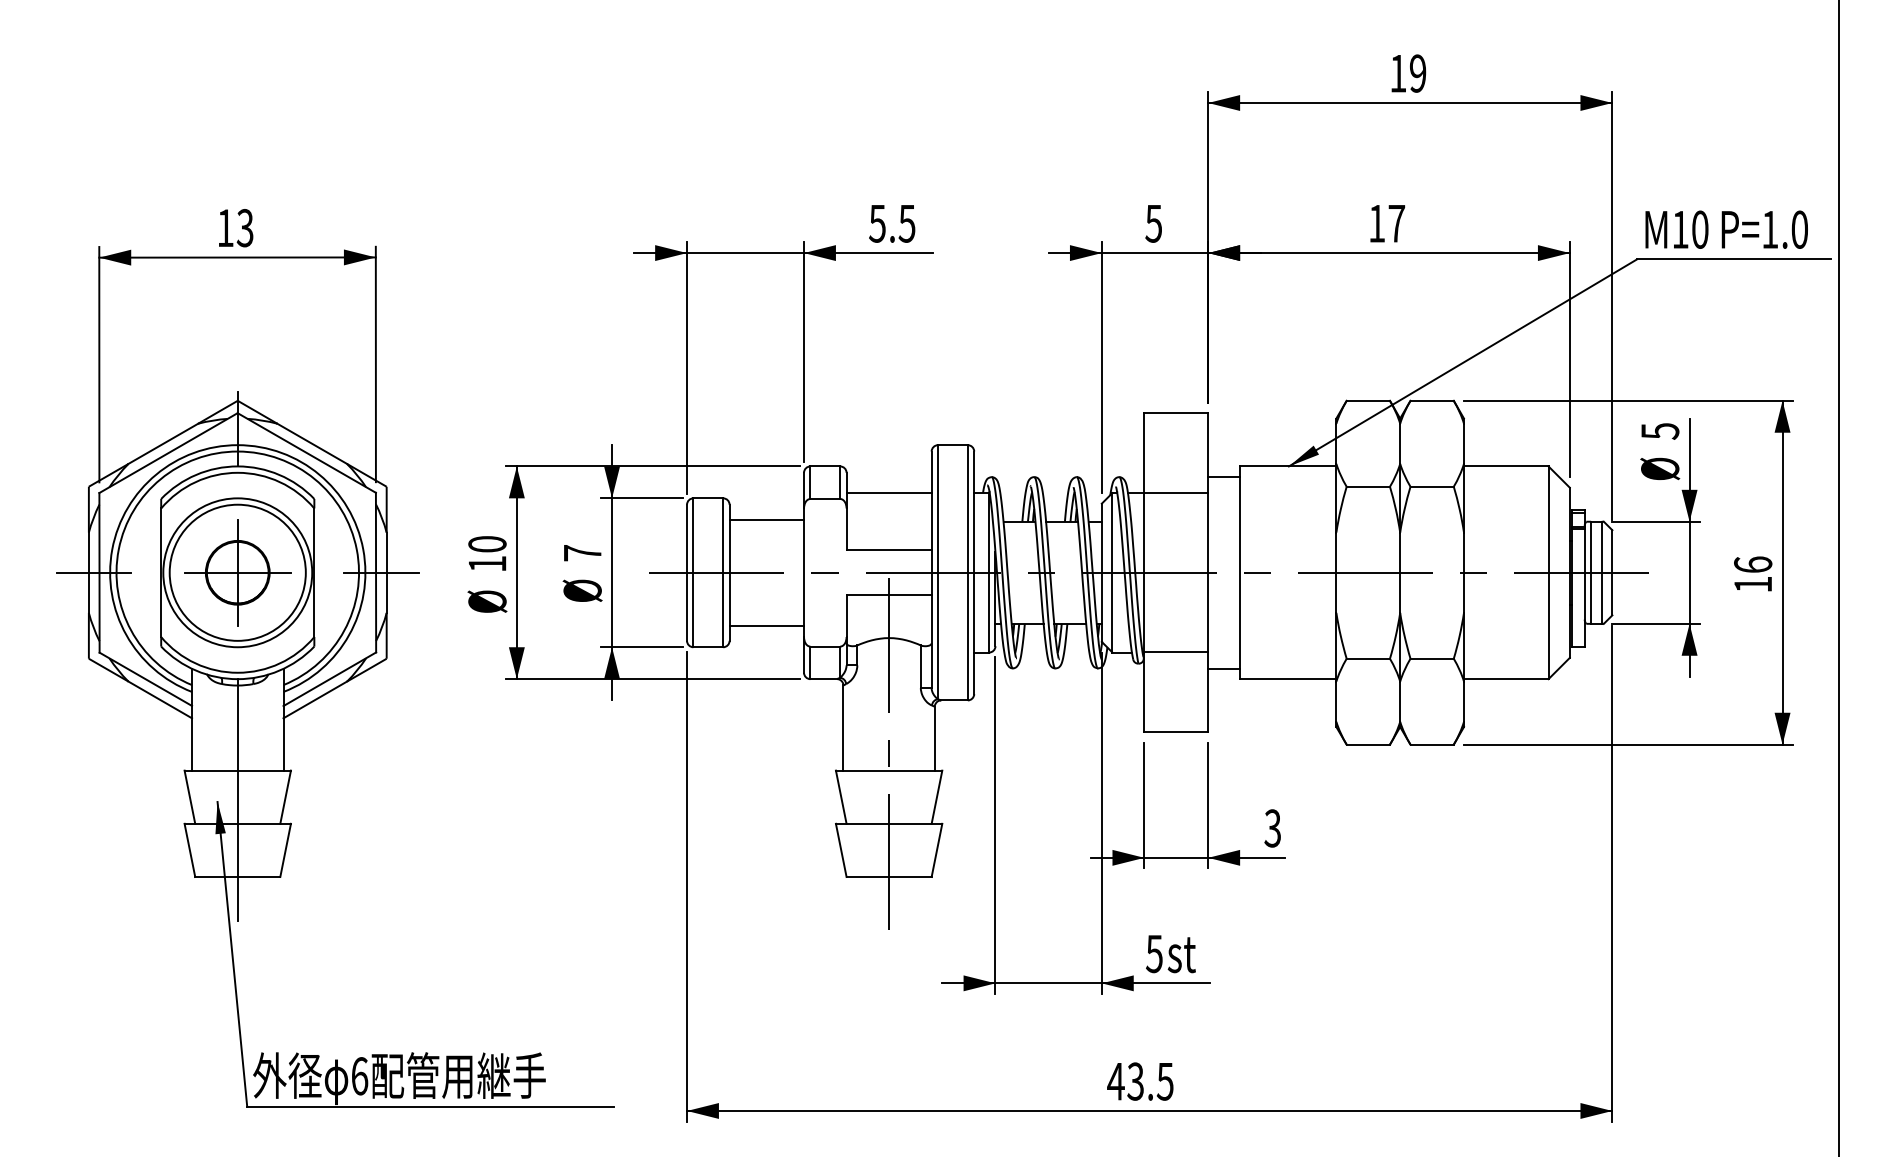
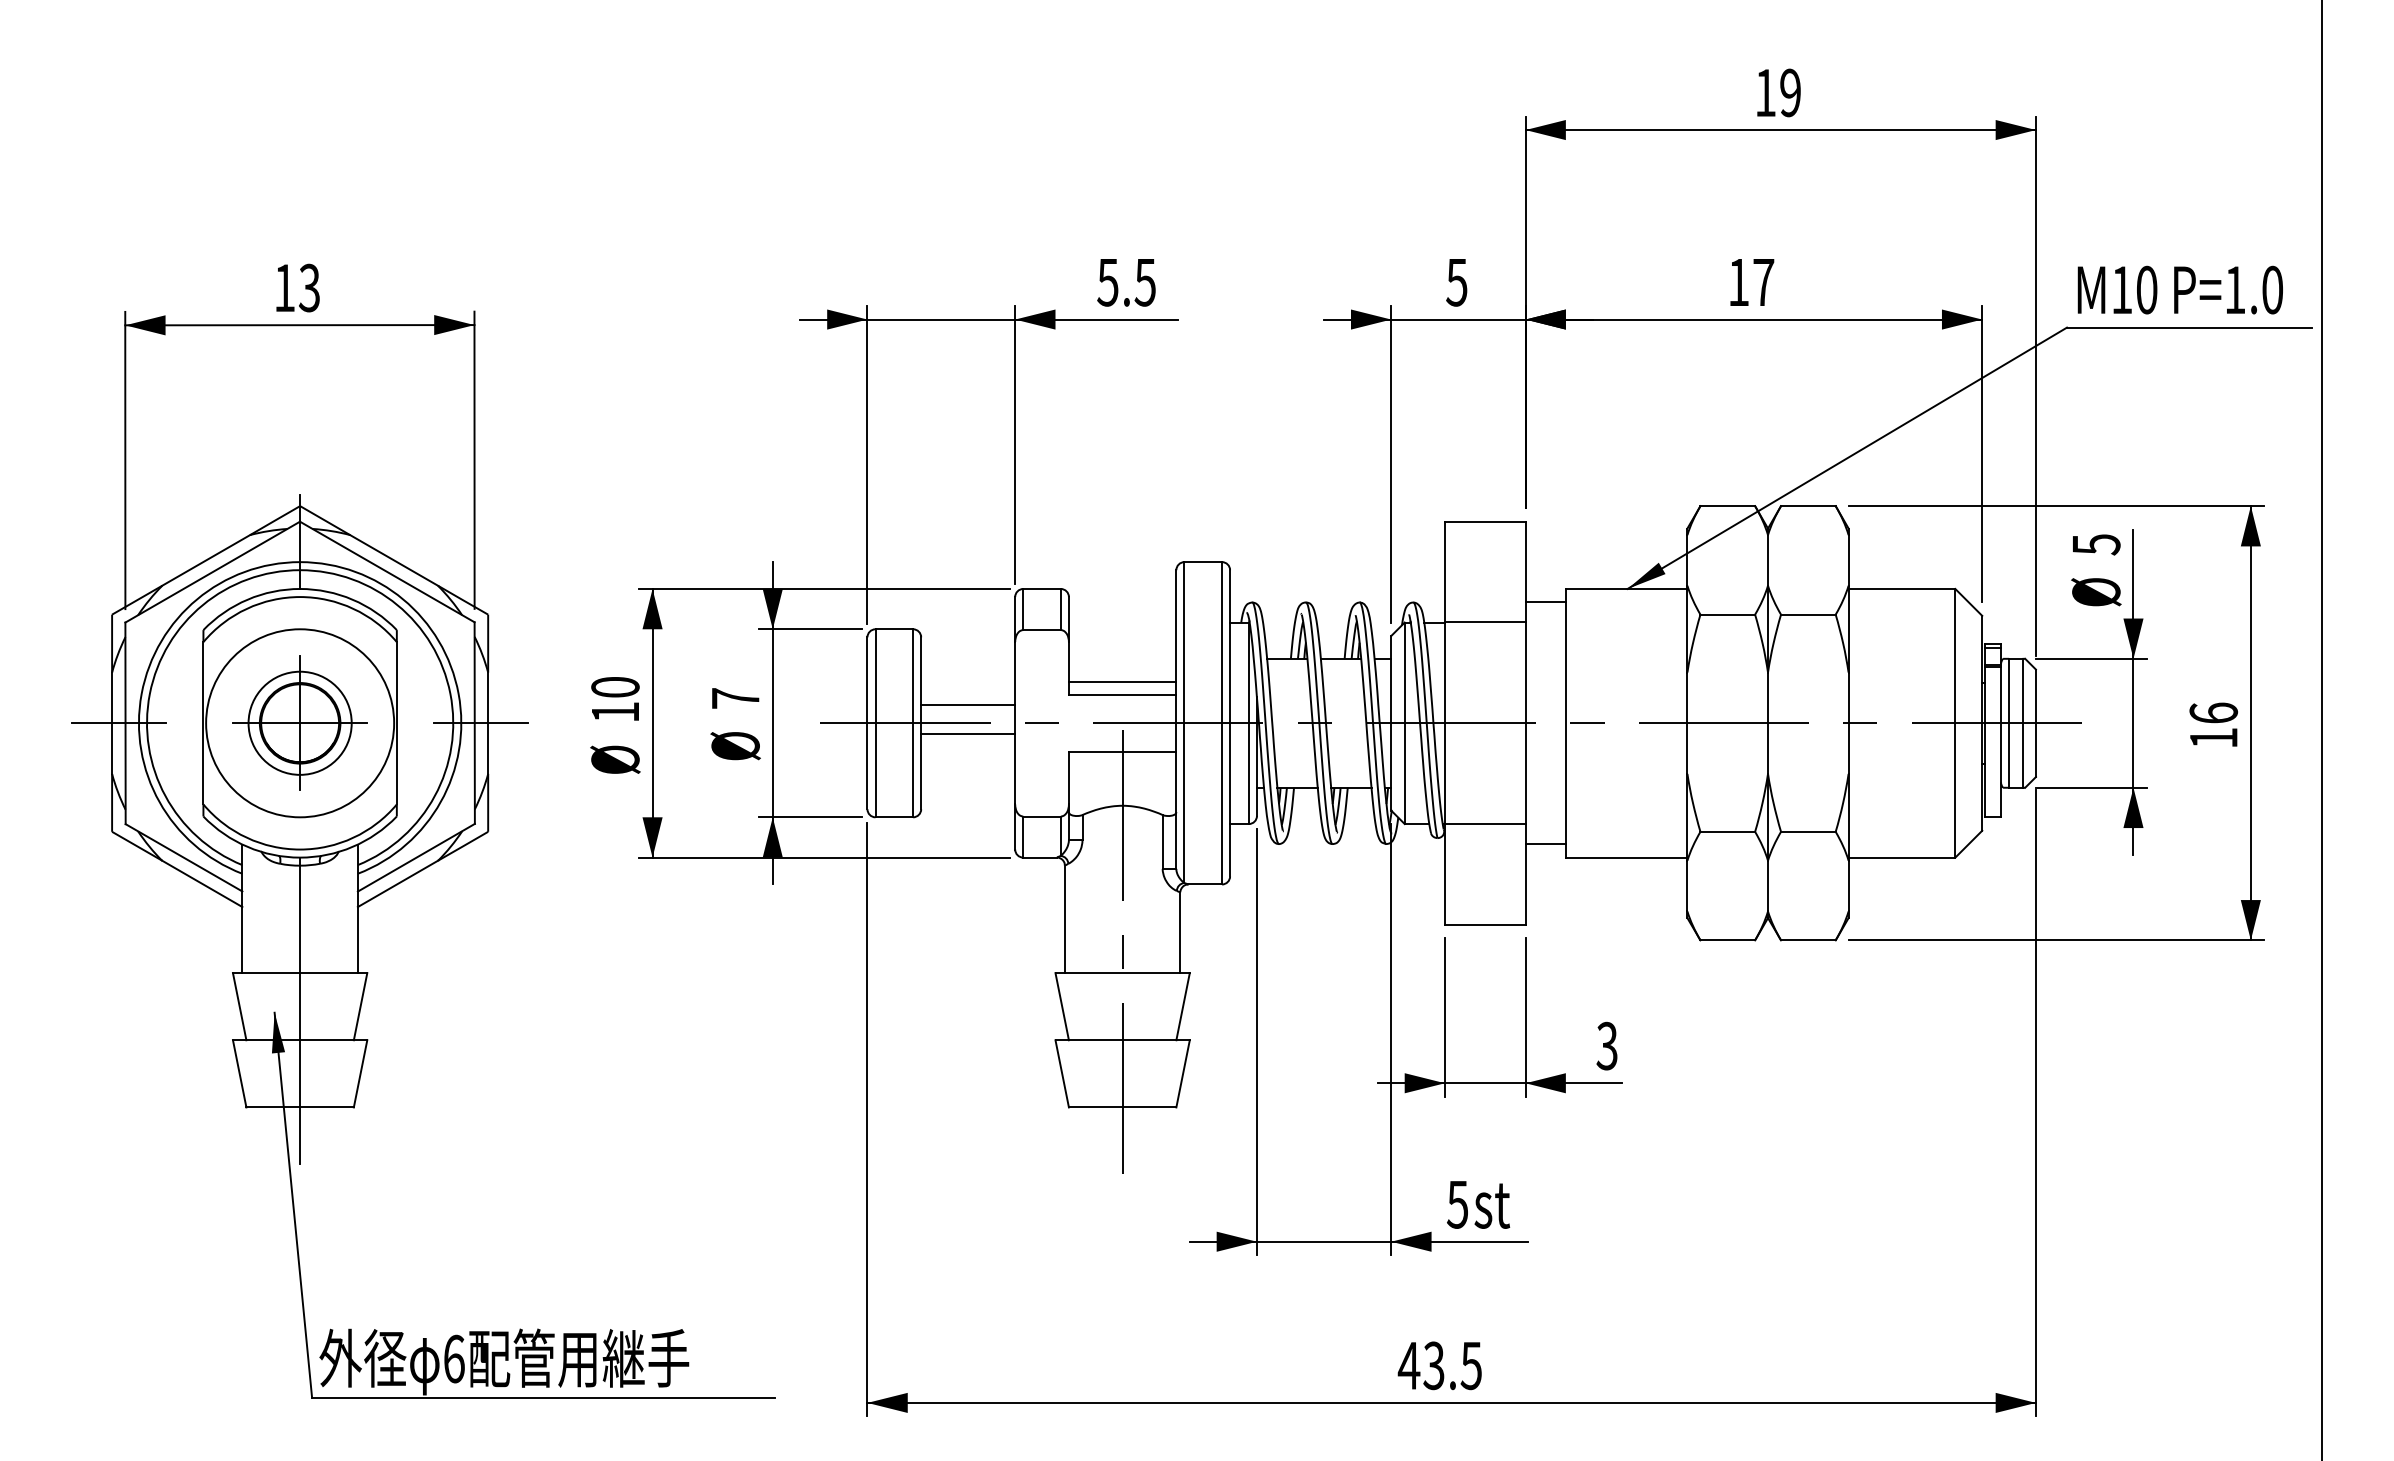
line: (889, 492) -> (1122, 681), moved
line: (767, 519) -> (968, 705), moved
circle: (238, 572) -> (300, 723), size x0.6
line: (767, 626) -> (968, 734), moved

